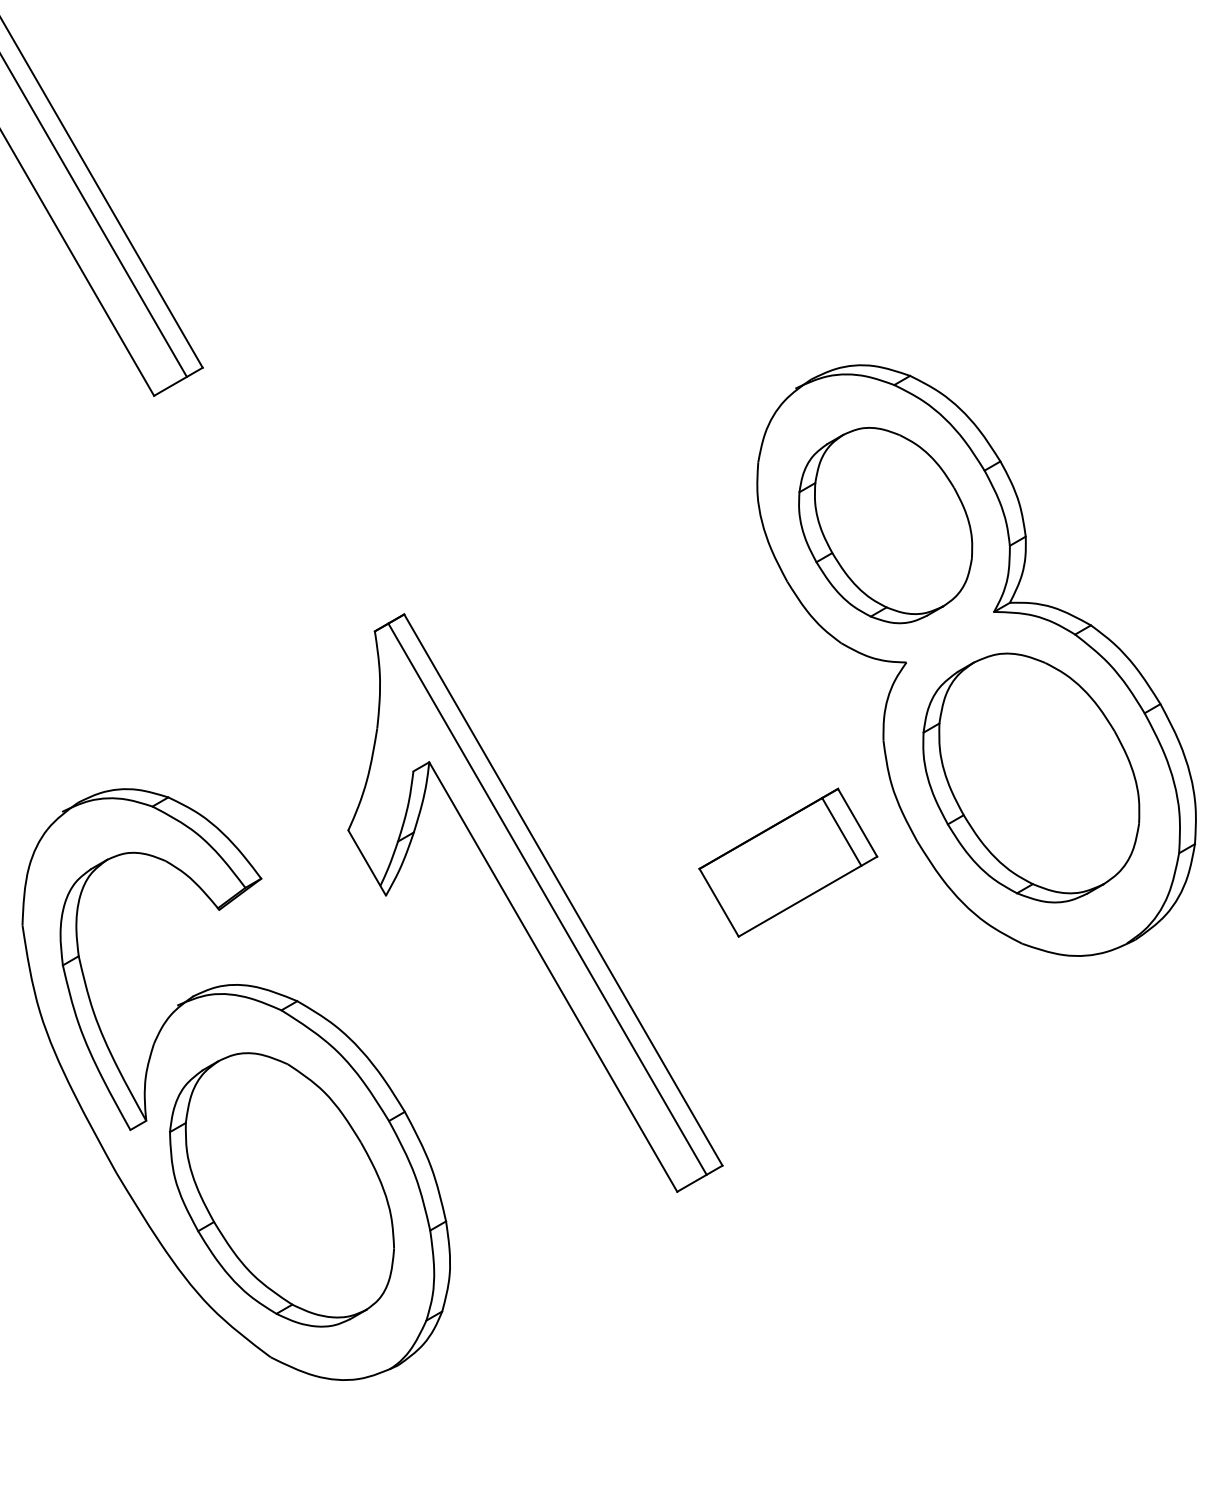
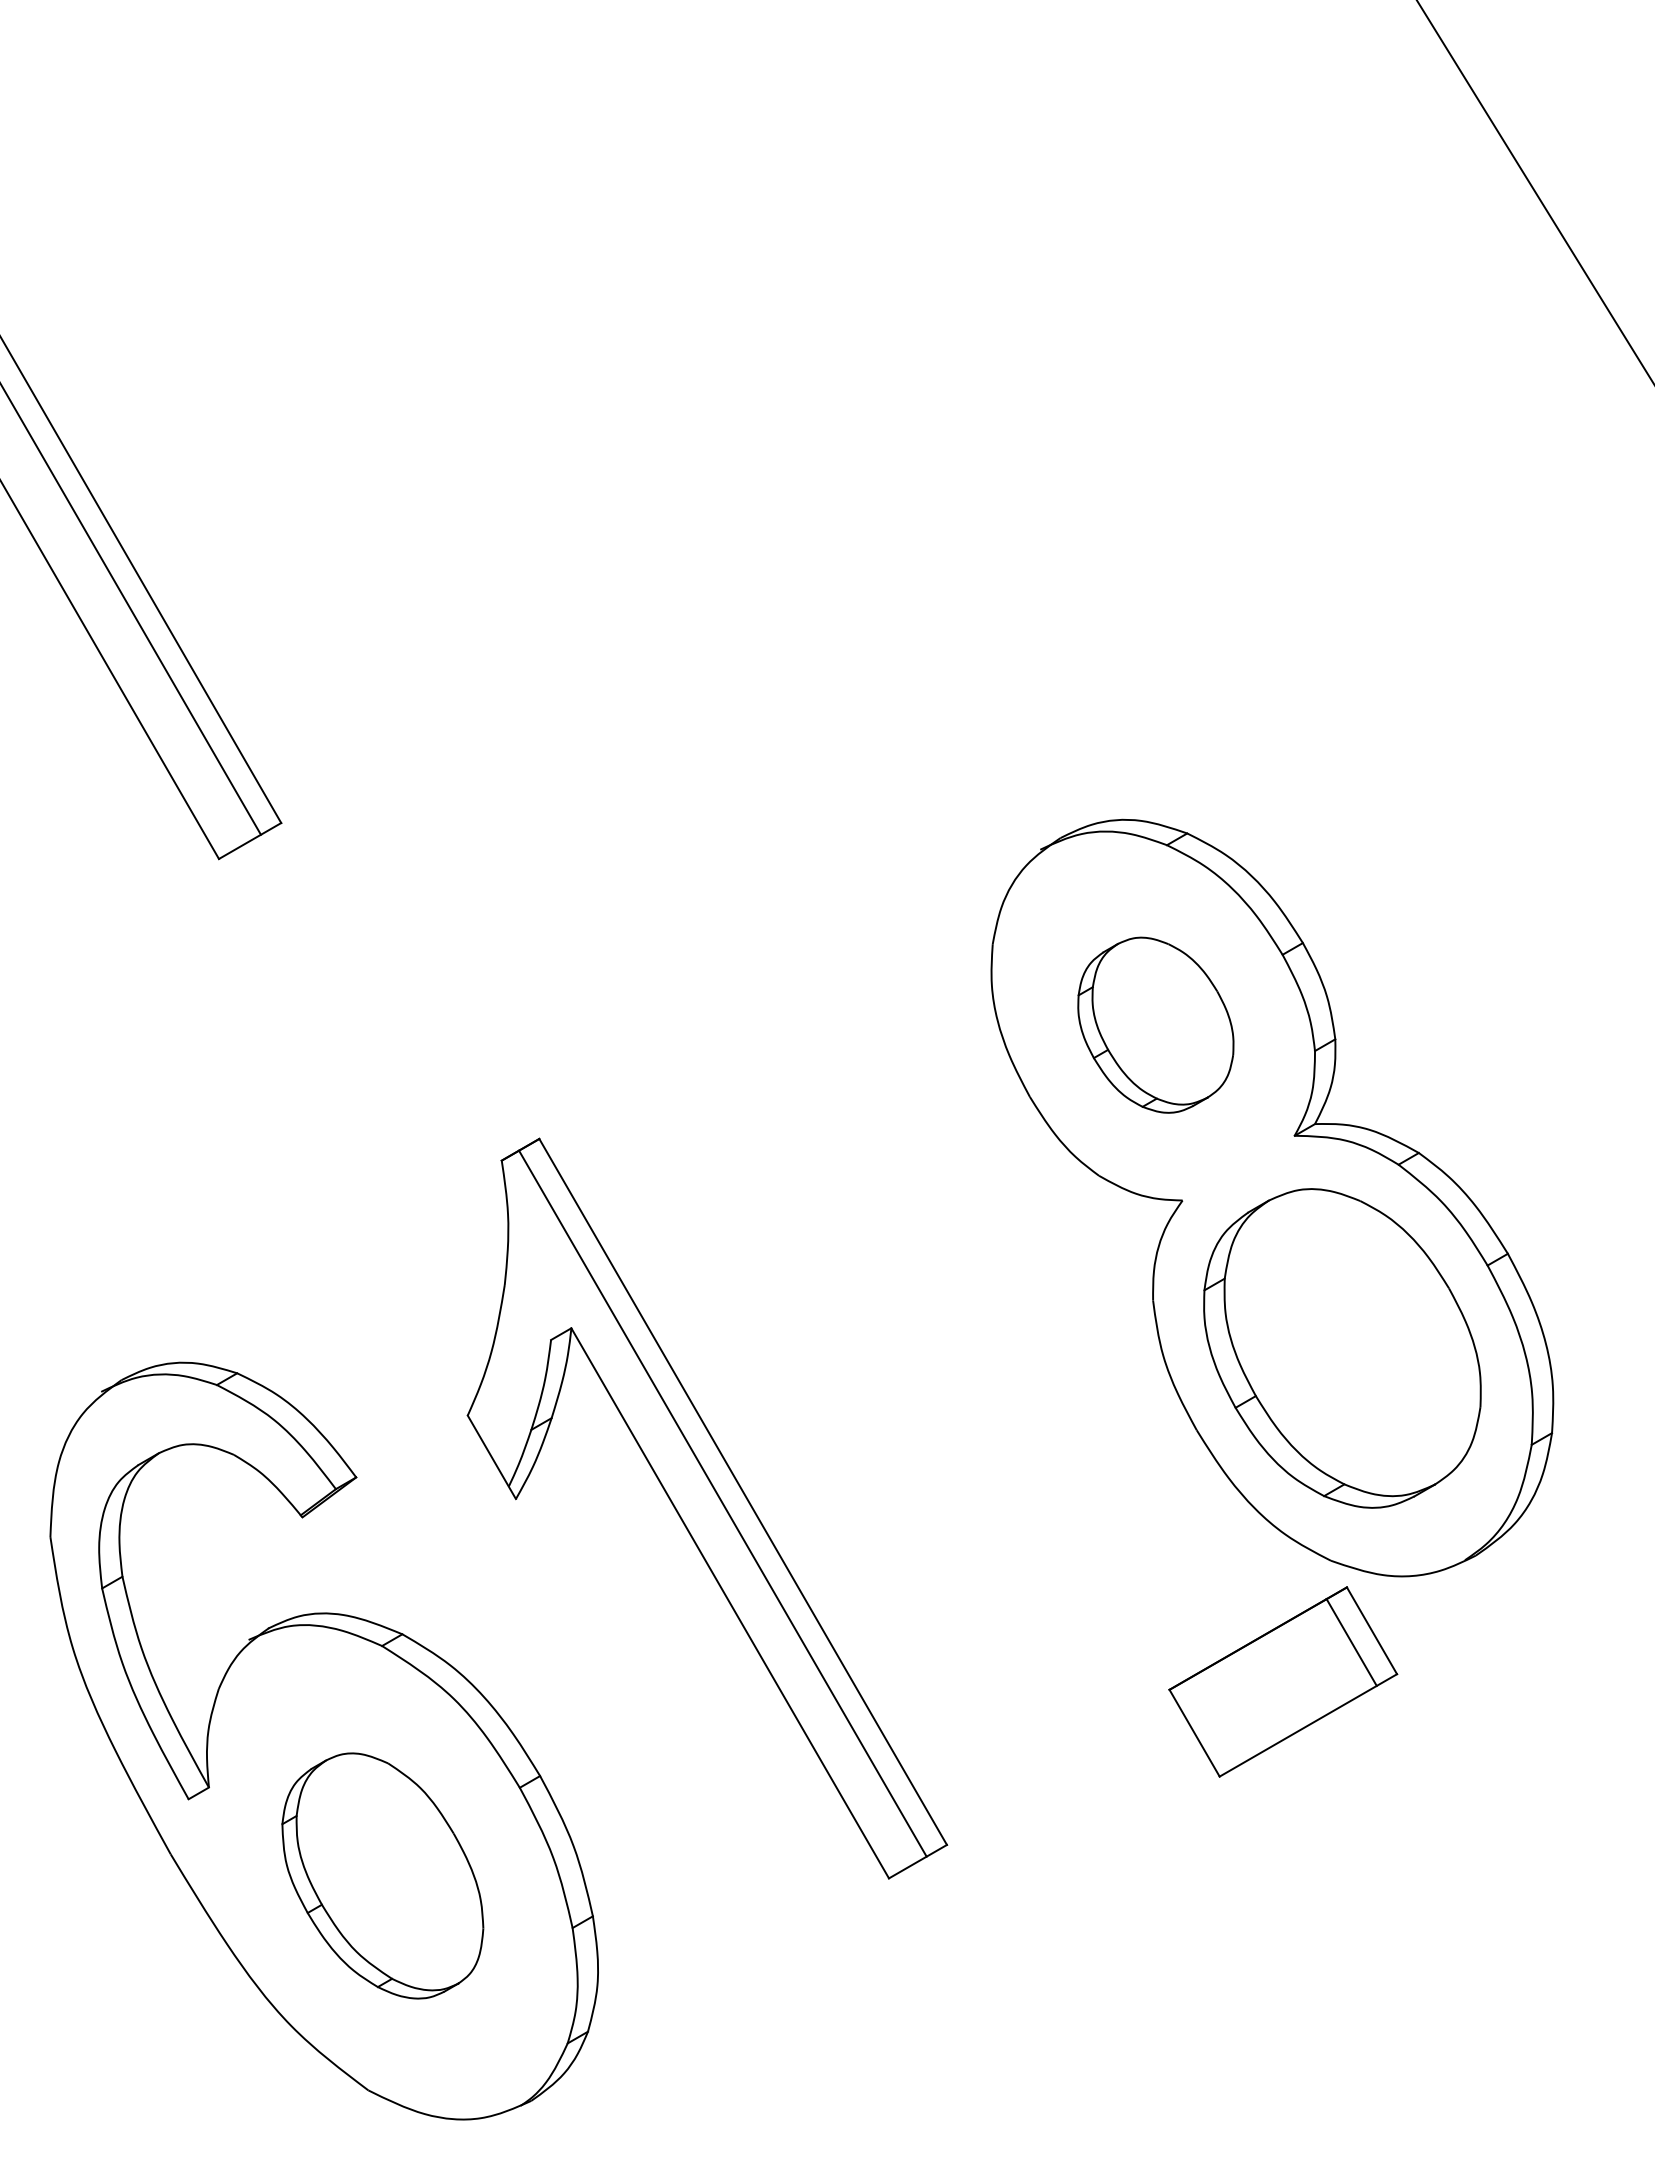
part: (885, 525) -> (1155, 1025), size x0.7
part: (788, 862) -> (1283, 1681), moved
part: (281, 1189) -> (382, 1875), size x0.7

